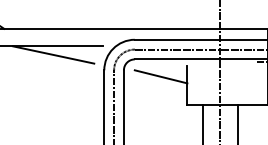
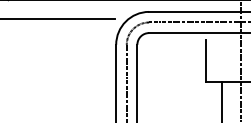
line: (53, 54) -> (61, 27), removed
line: (160, 76) -> (176, 51), removed

